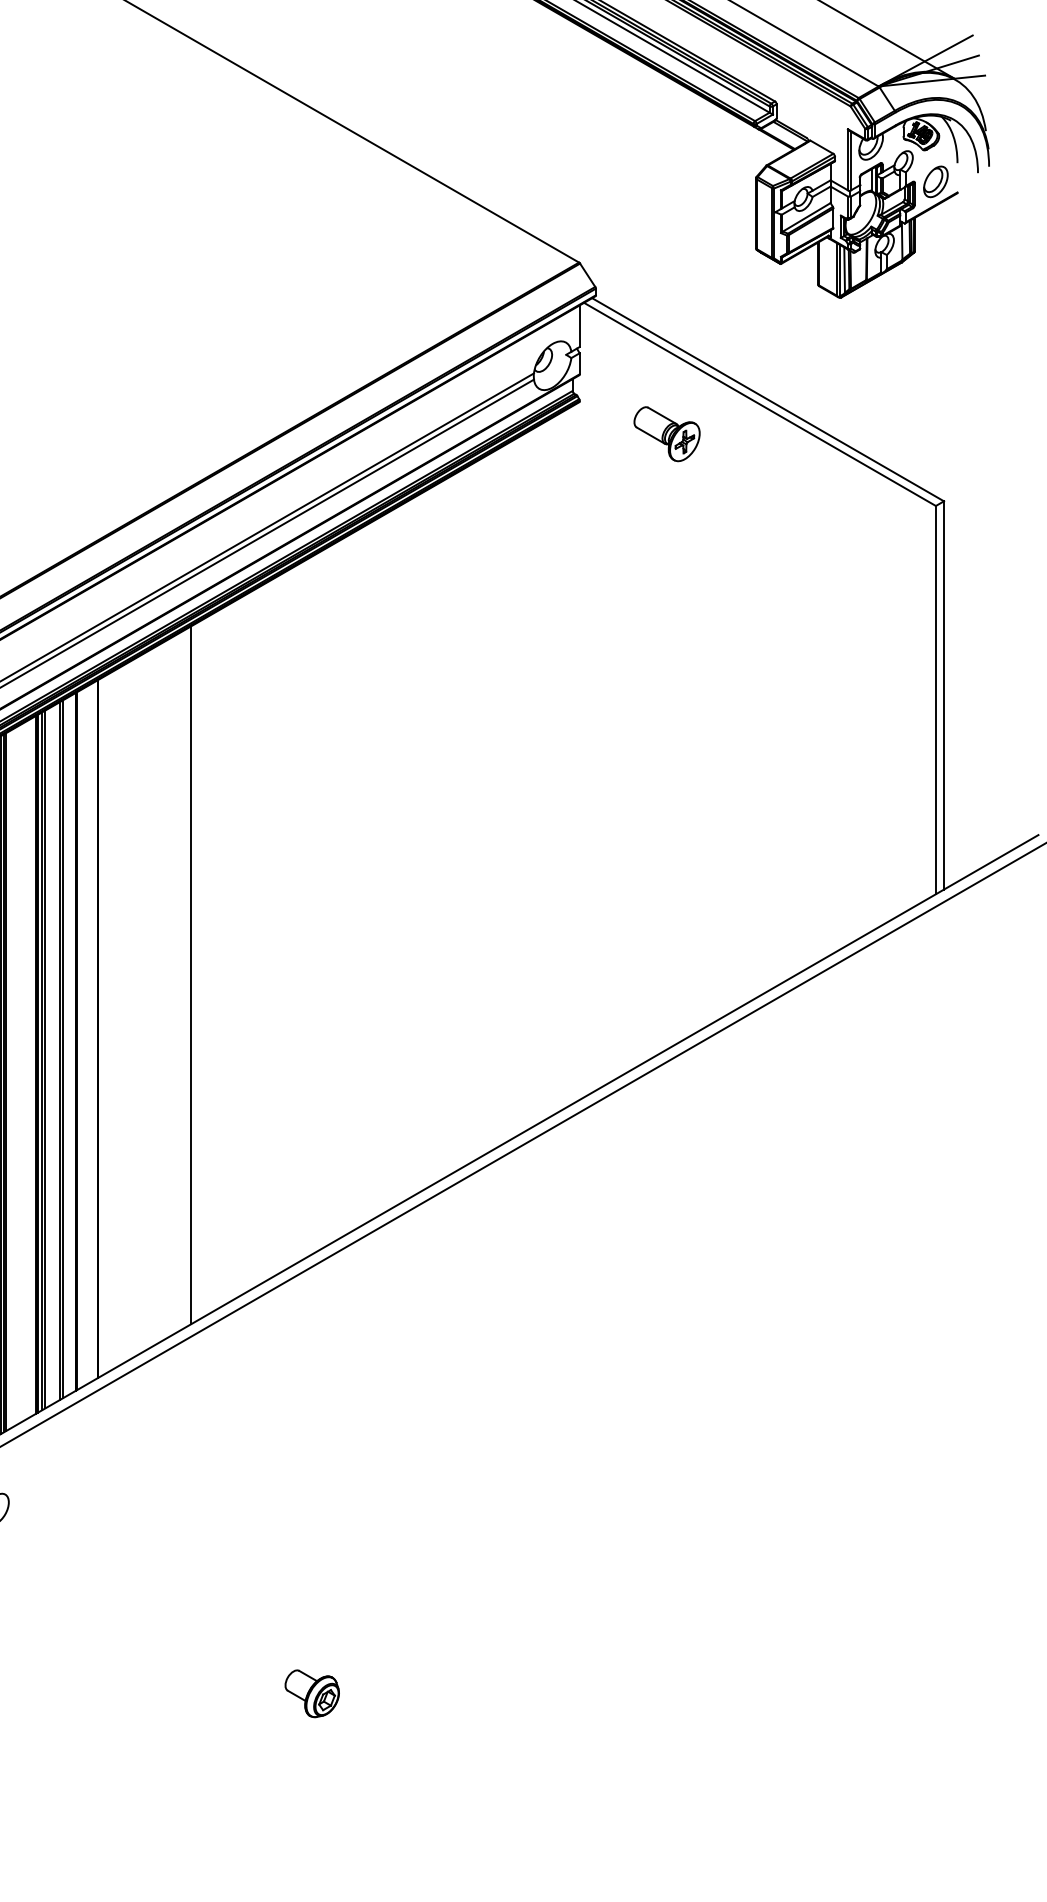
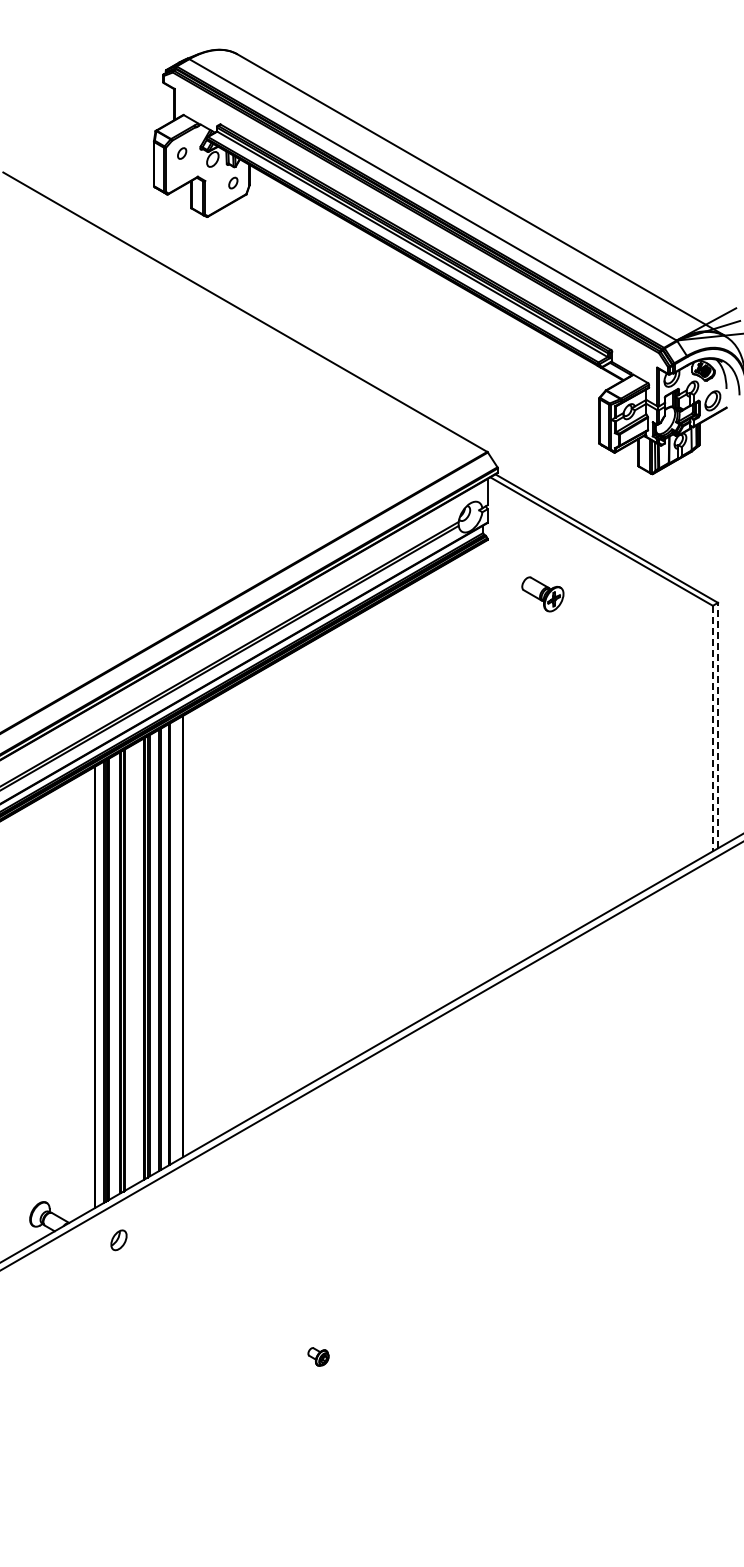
part: (666, 434) -> (542, 594), moved
line: (944, 695) -> (718, 725), solid -> dashed
line: (935, 700) -> (712, 728), solid -> dashed
line: (190, 975) -> (241, 902), removed
part: (312, 1693) -> (318, 1356), size x0.6

